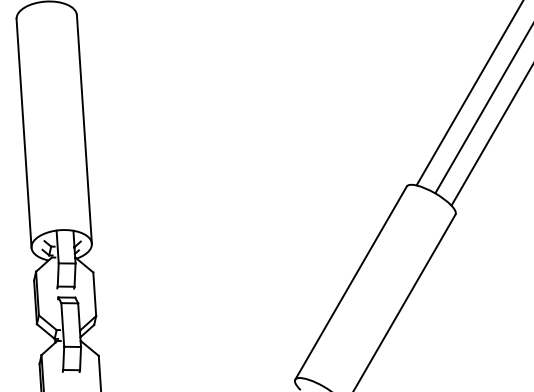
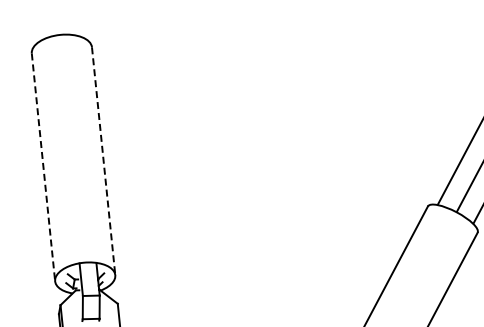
line: (84, 129) -> (103, 161), solid -> dashed
line: (24, 133) -> (43, 167), solid -> dashed

